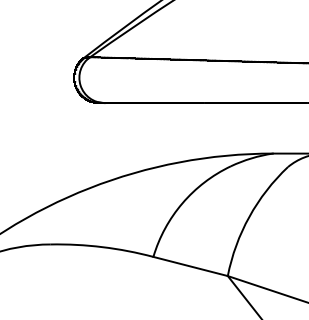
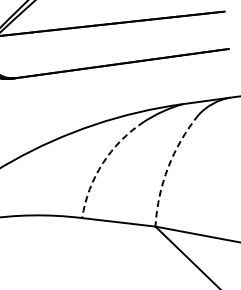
arc: (182, 203) -> (102, 163), solid -> dashed
arc: (249, 216) -> (168, 167), solid -> dashed

